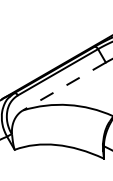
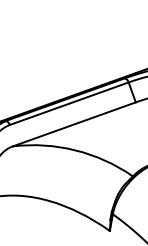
line: (64, 86) -> (74, 124), dashed -> solid

